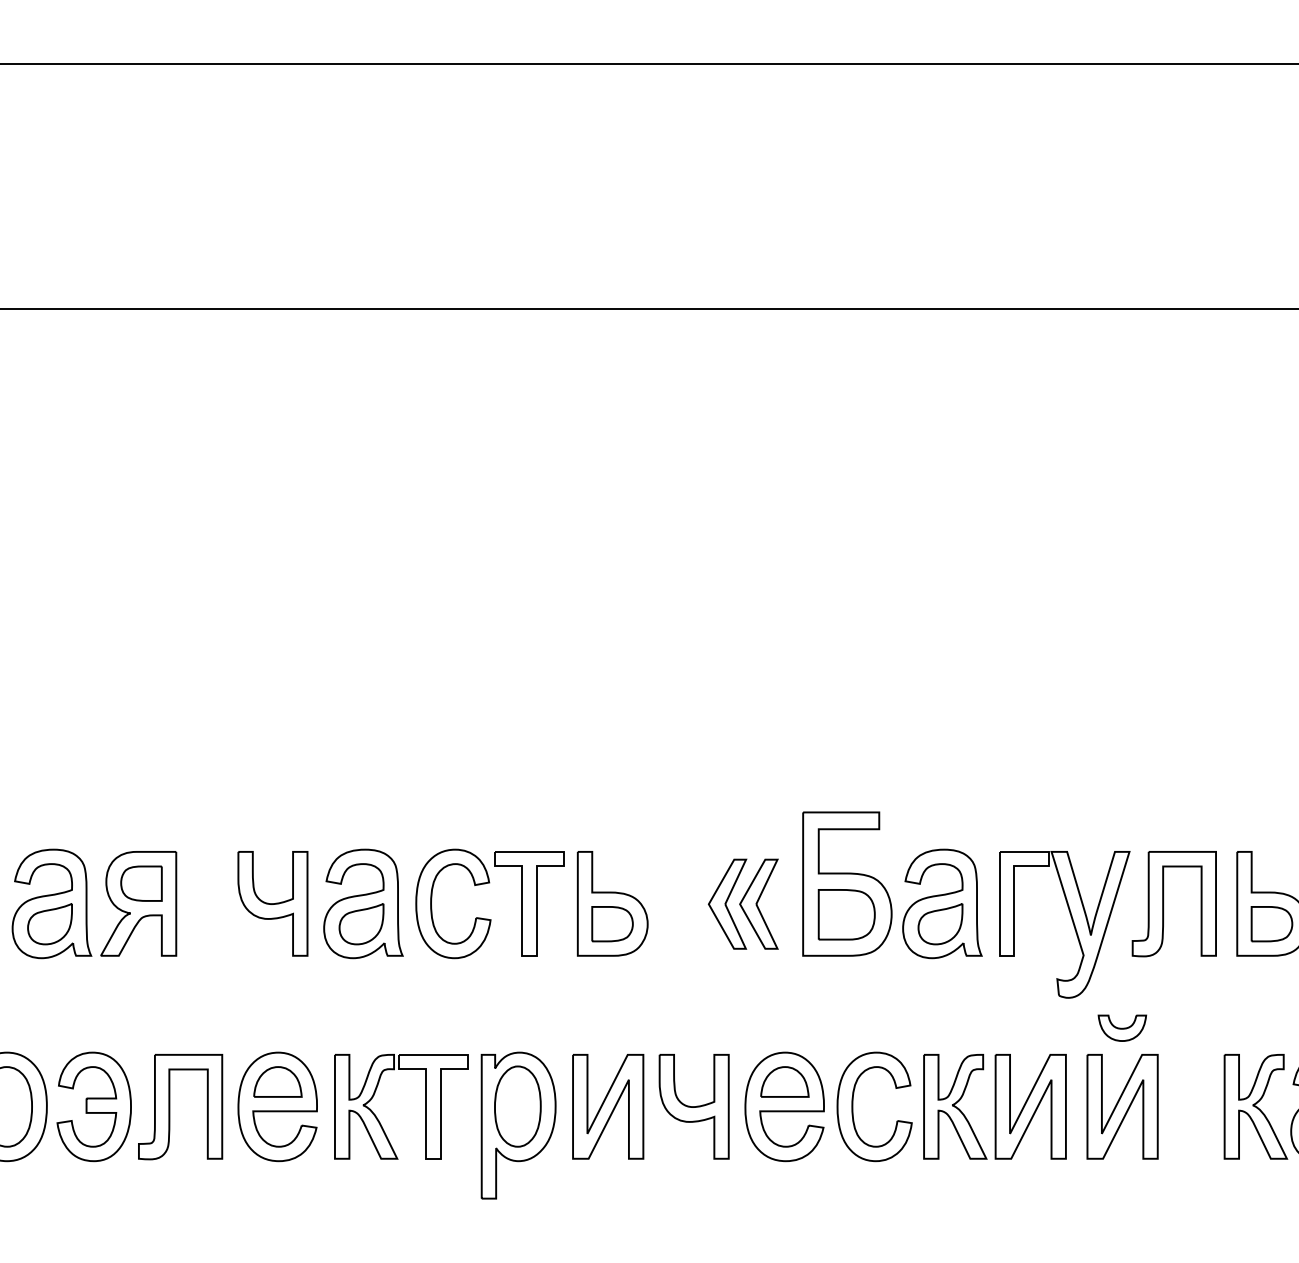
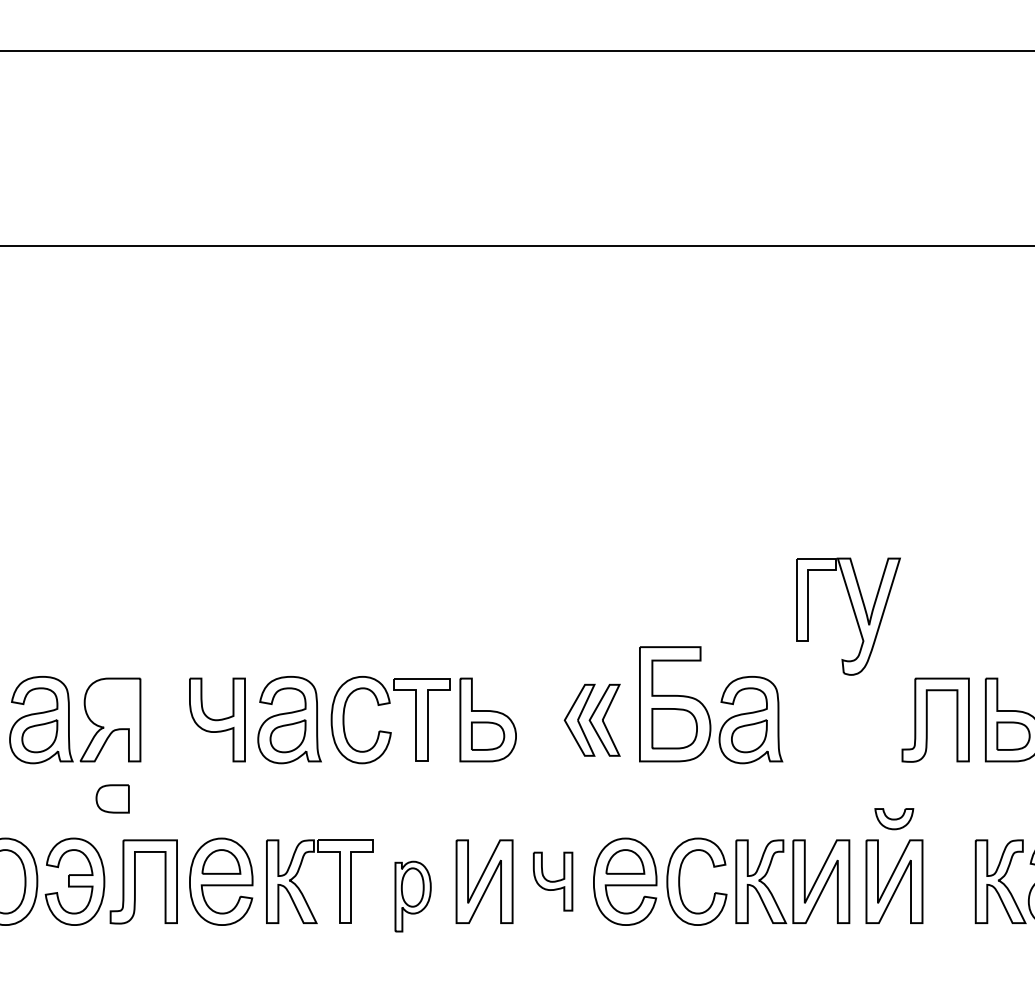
part: (141, 883) -> (112, 798), moved
part: (1064, 924) -> (848, 616), moved
part: (693, 1106) -> (552, 881), size x0.7
part: (517, 1125) -> (412, 896), size x0.6

